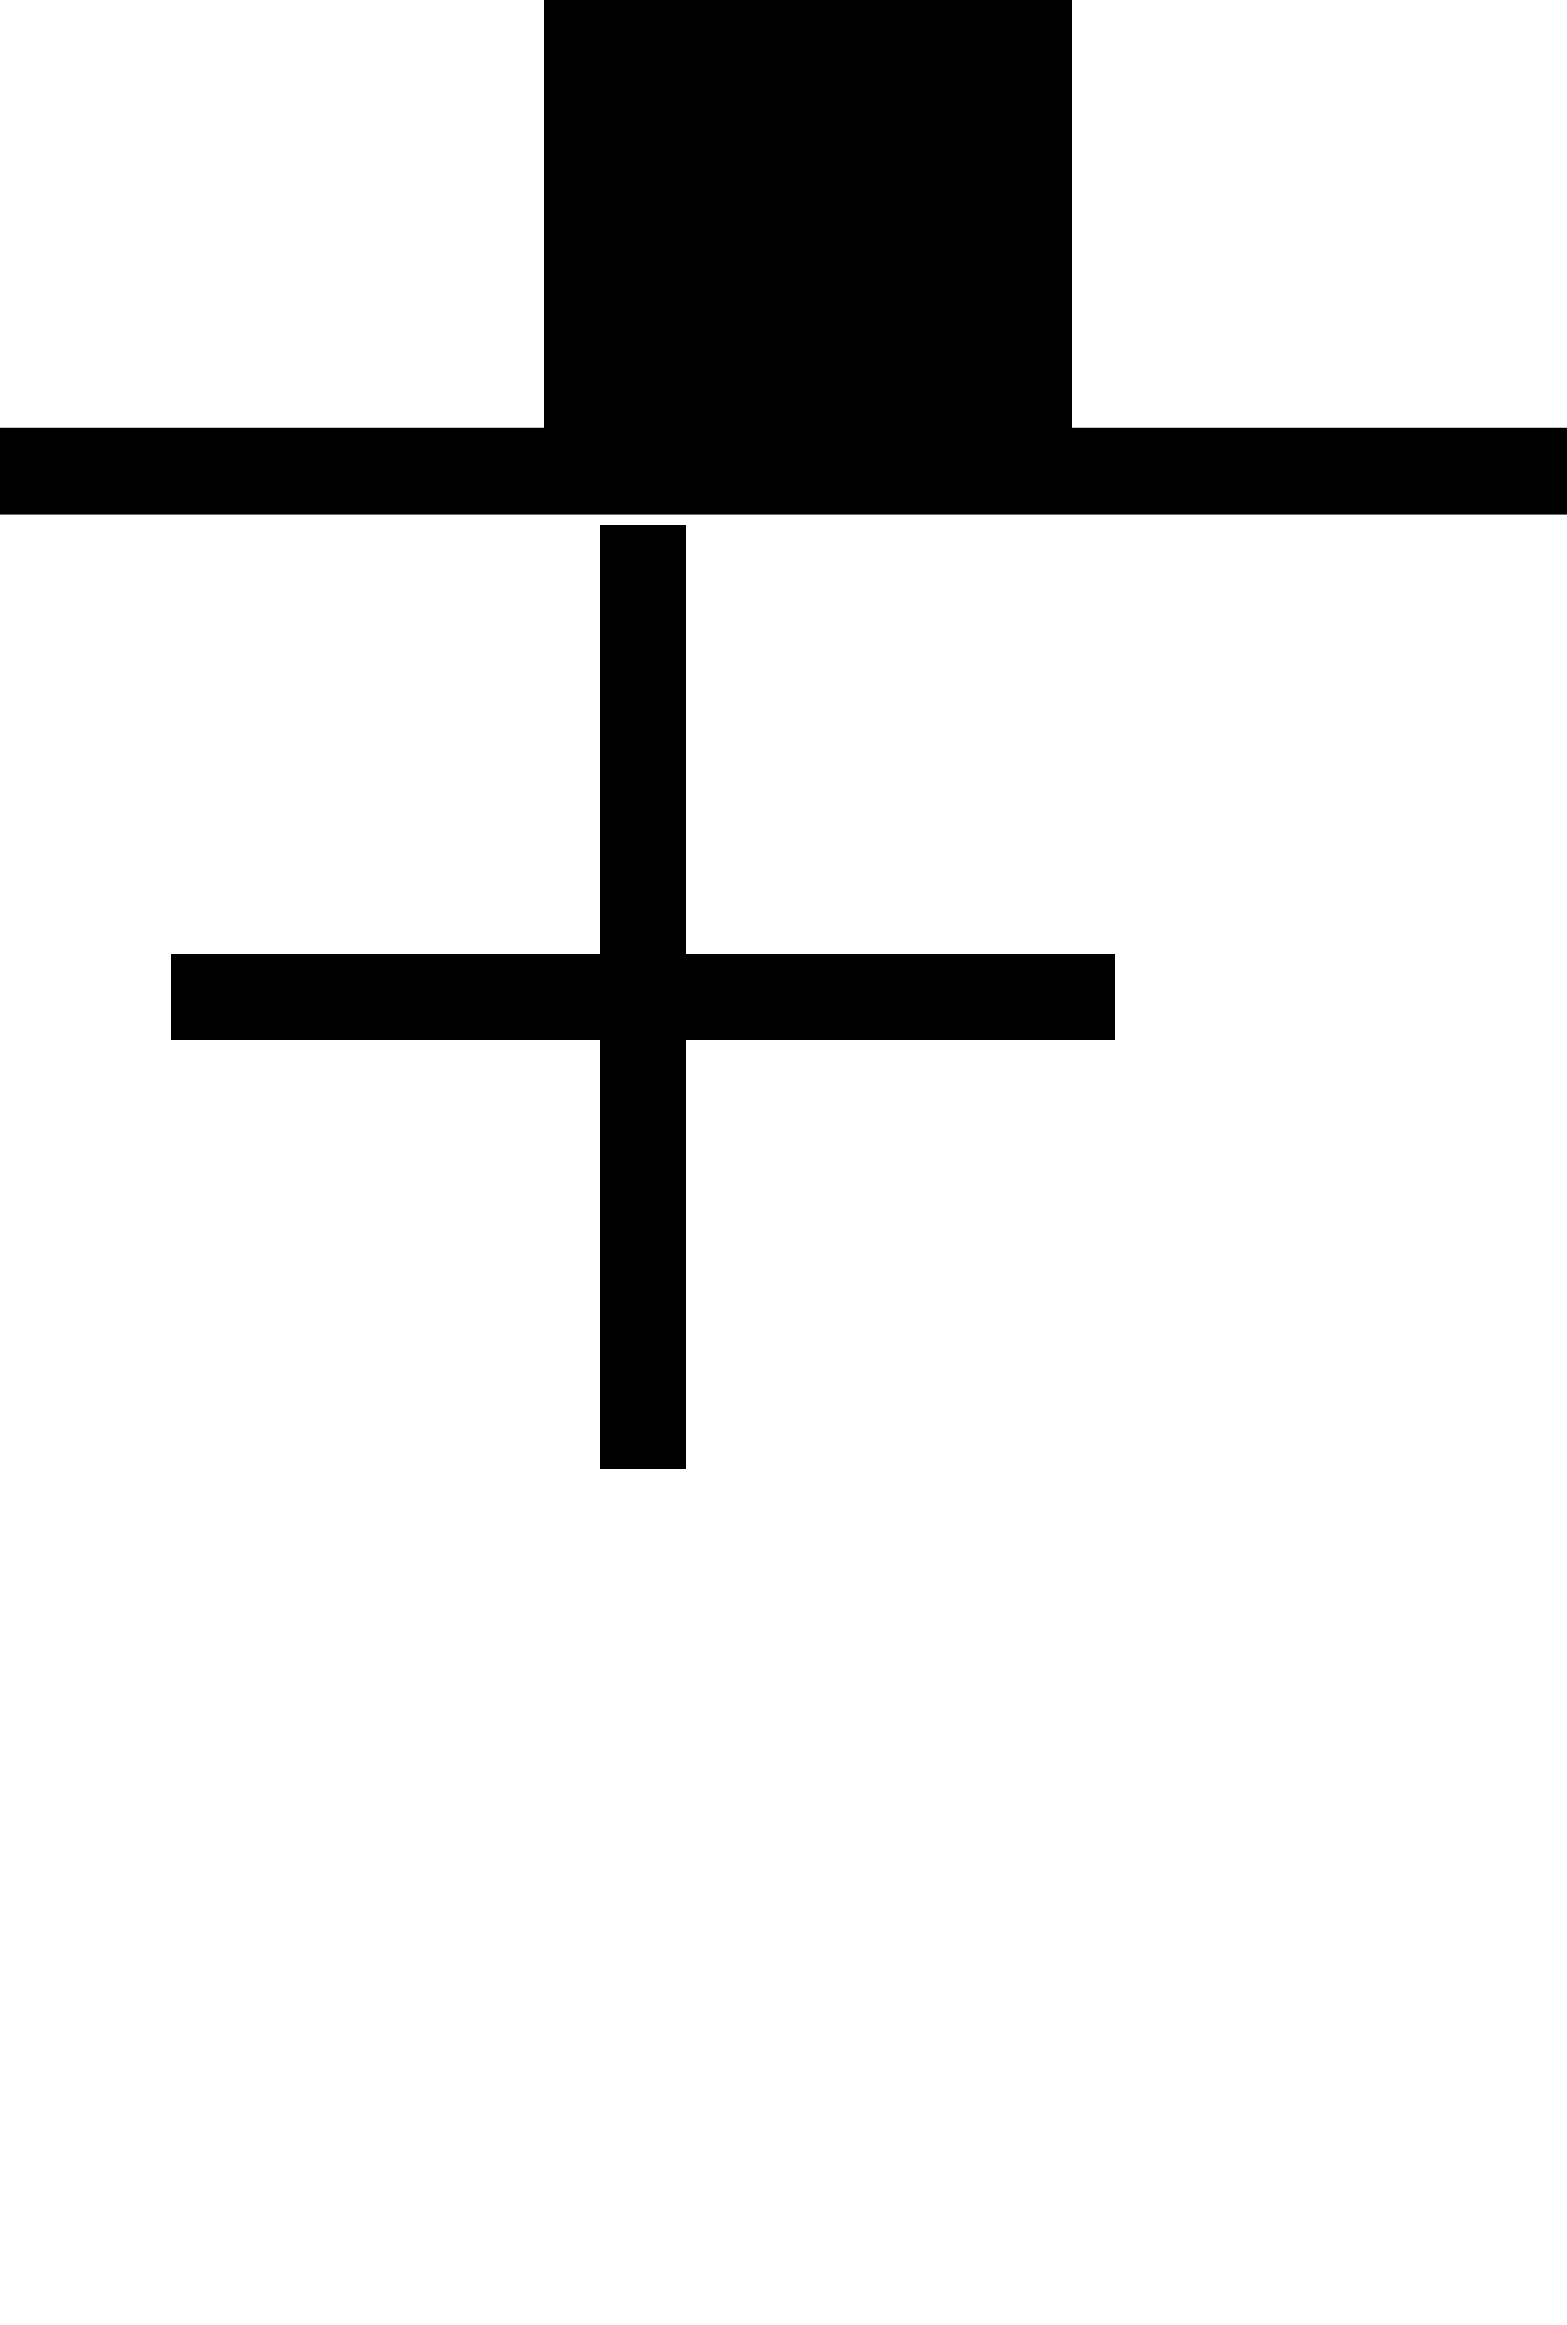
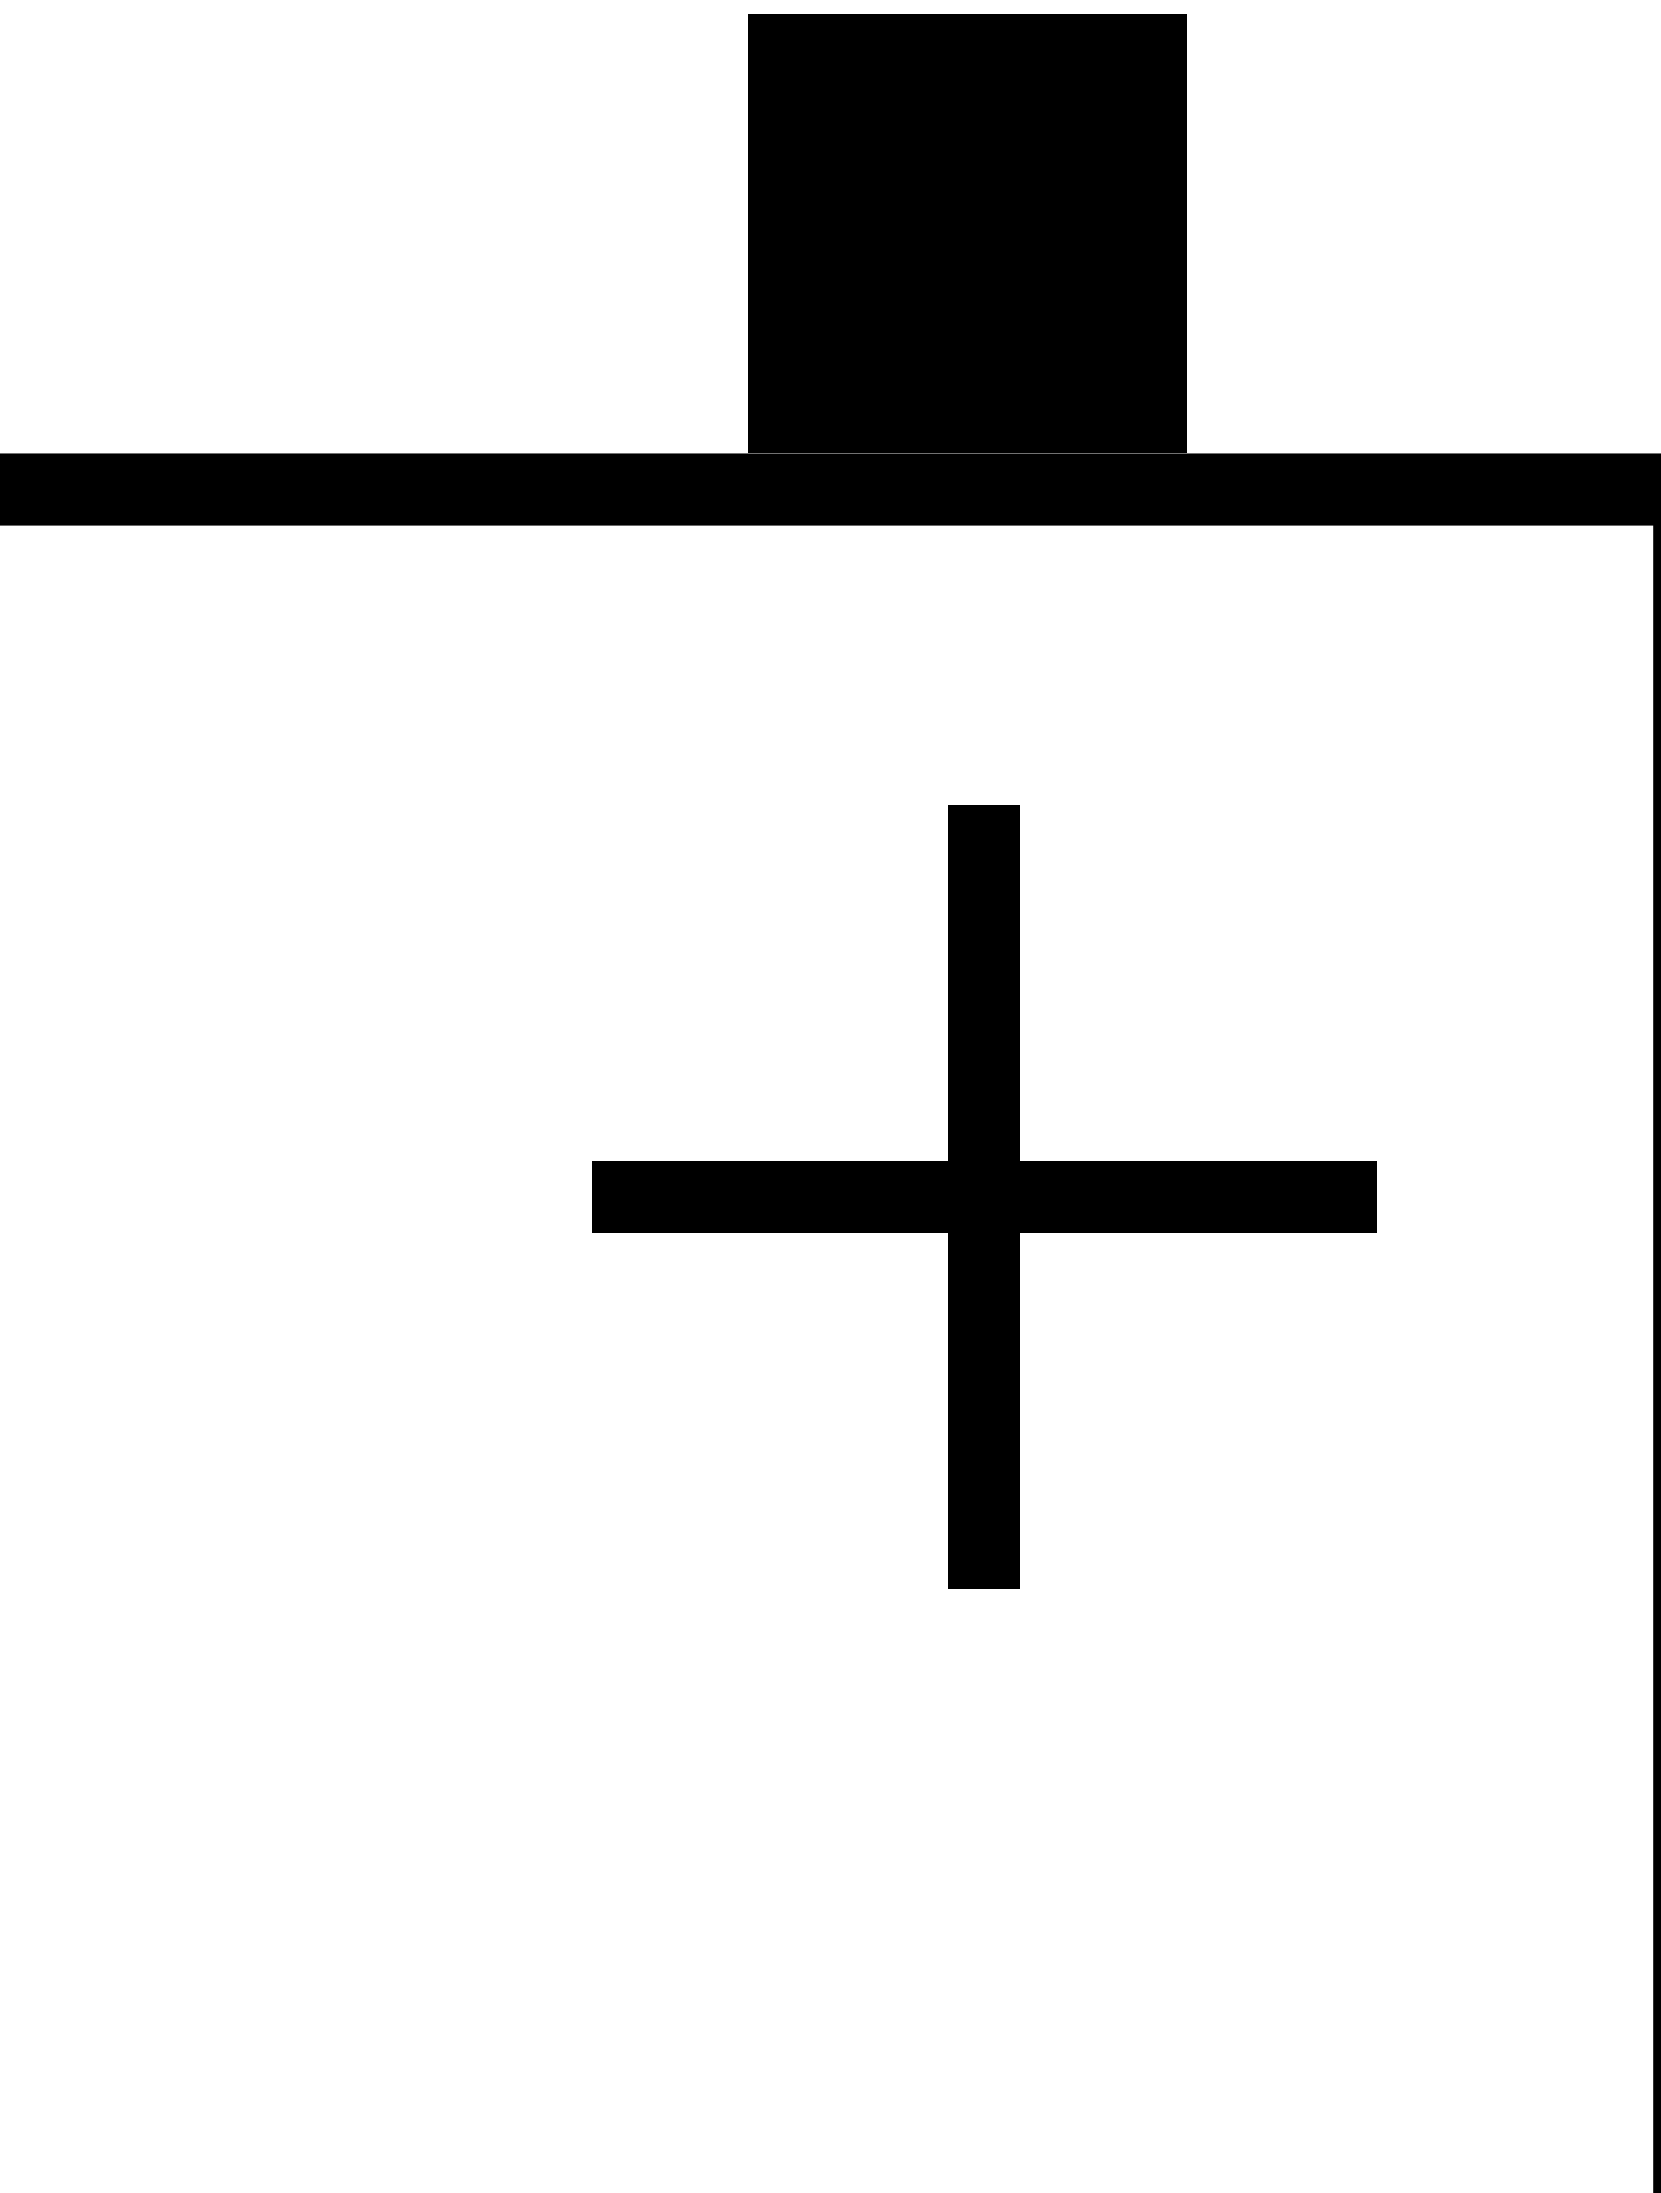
part: (643, 996) -> (984, 1196), moved

